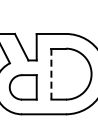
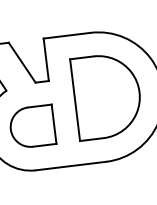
line: (51, 74) -> (75, 100), dashed -> solid

